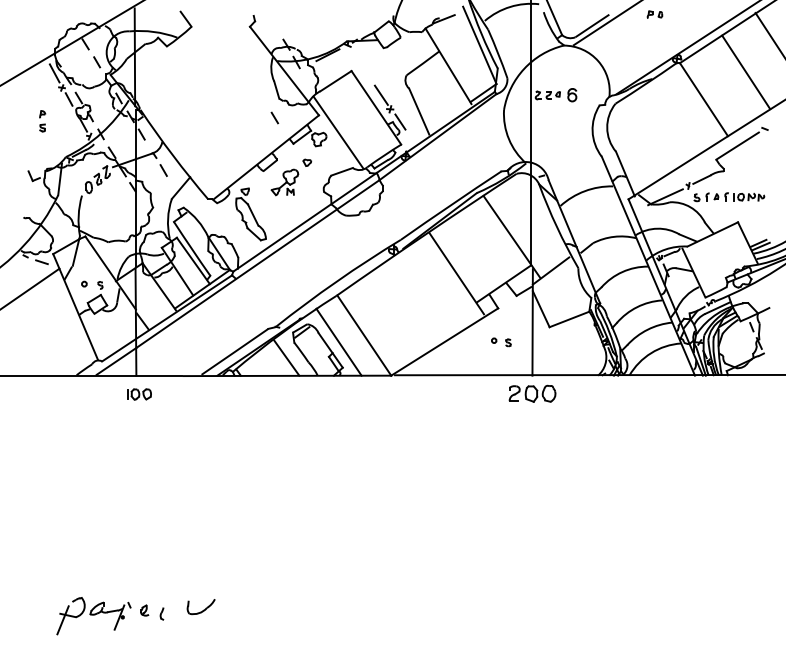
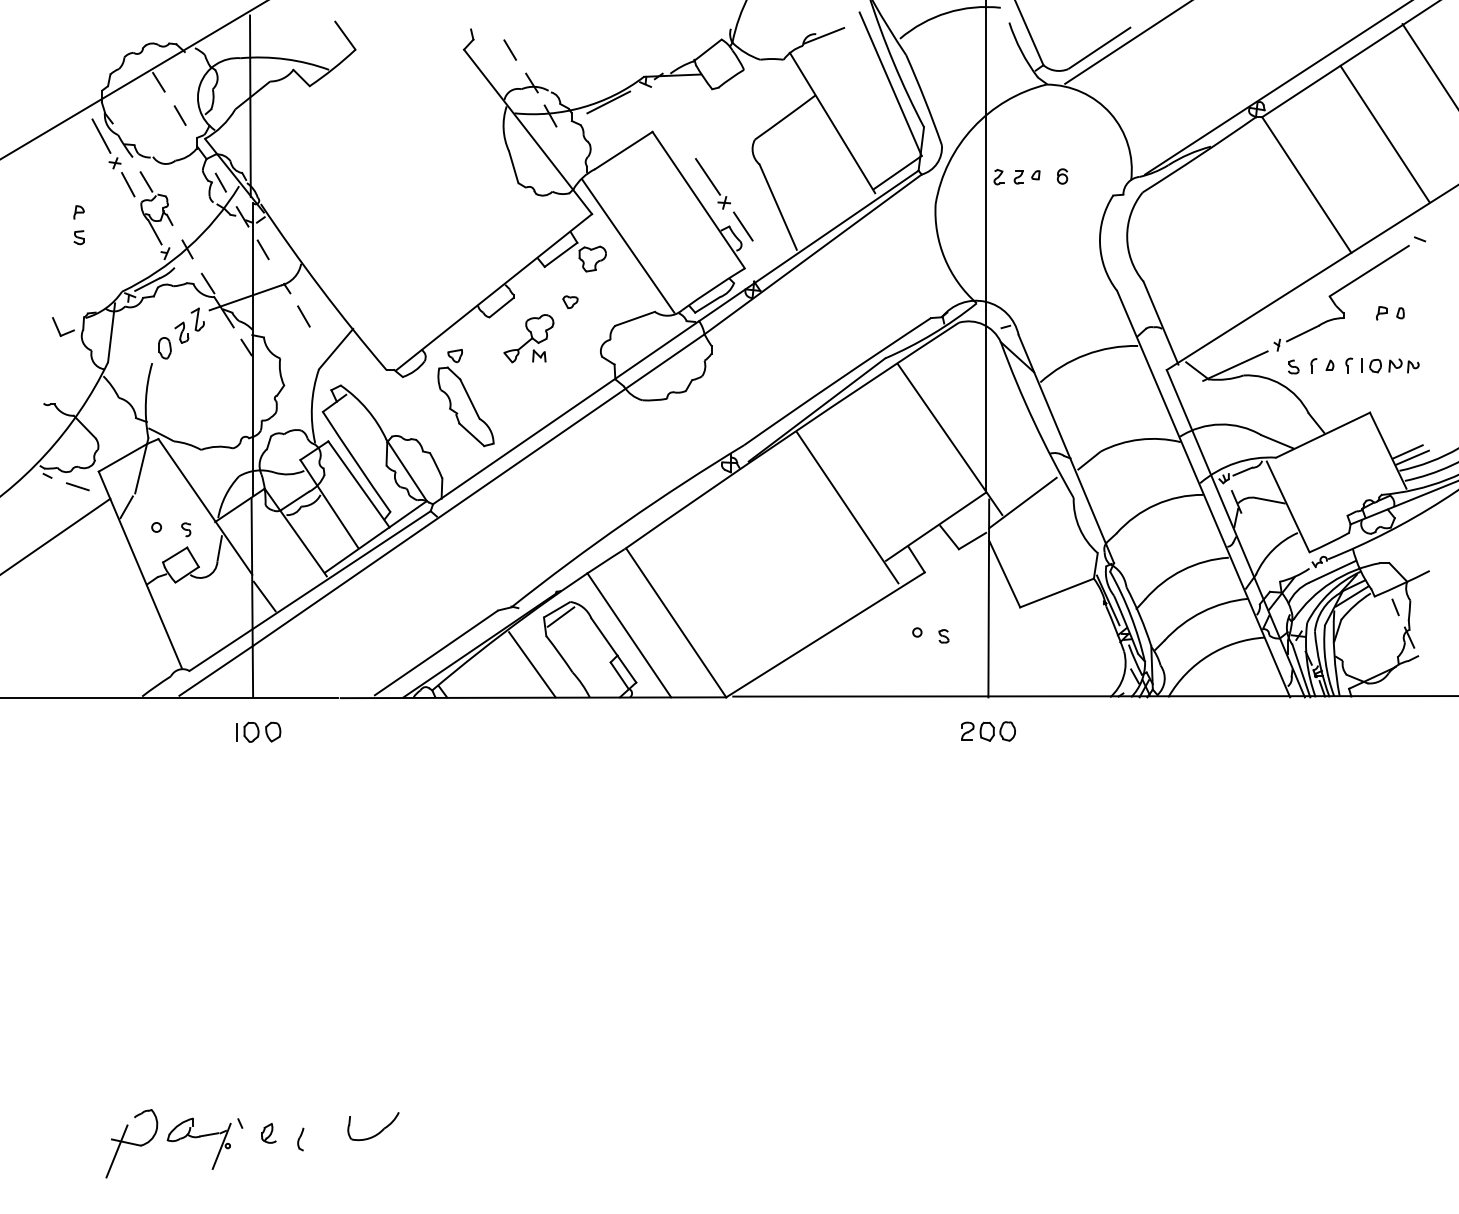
part: (654, 14) -> (1389, 312), moved
part: (572, 94) -> (1062, 175), size x0.62
line: (274, 117) -> (509, 49), moved
part: (532, 394) -> (988, 732), size x0.62

